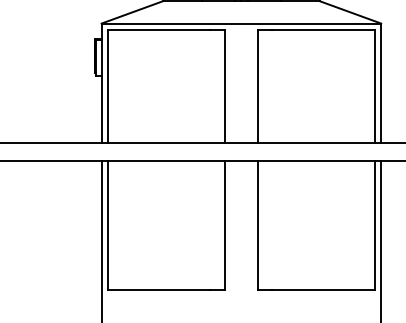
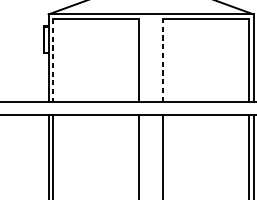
line: (258, 85) -> (163, 59), solid -> dashed
line: (107, 86) -> (52, 60), solid -> dashed

